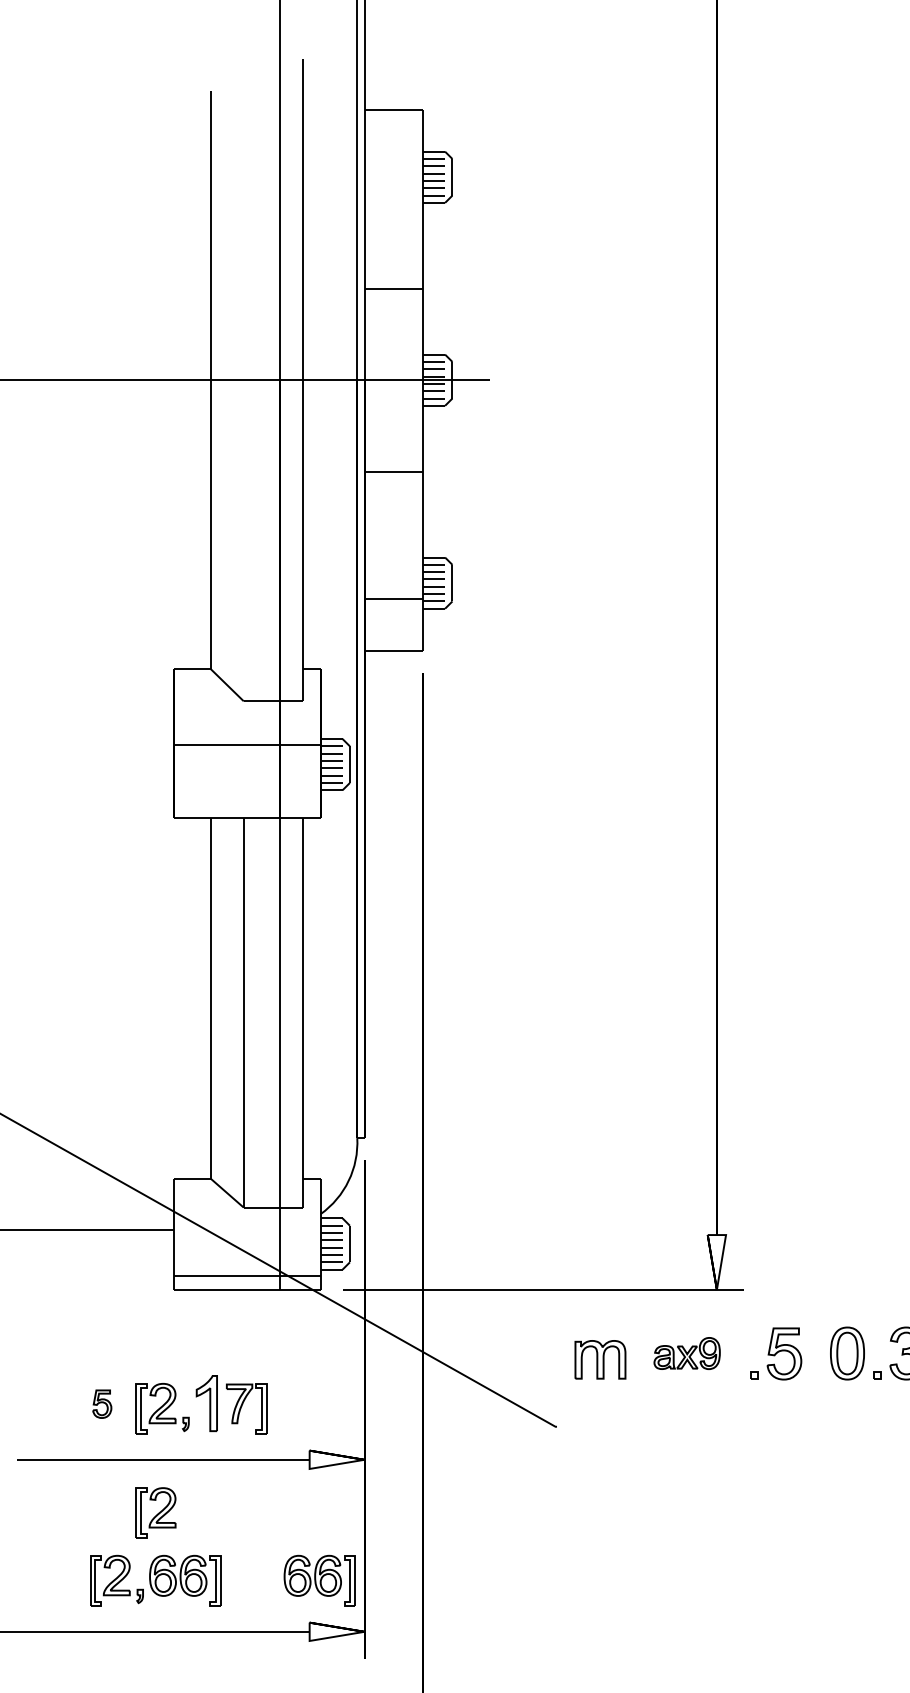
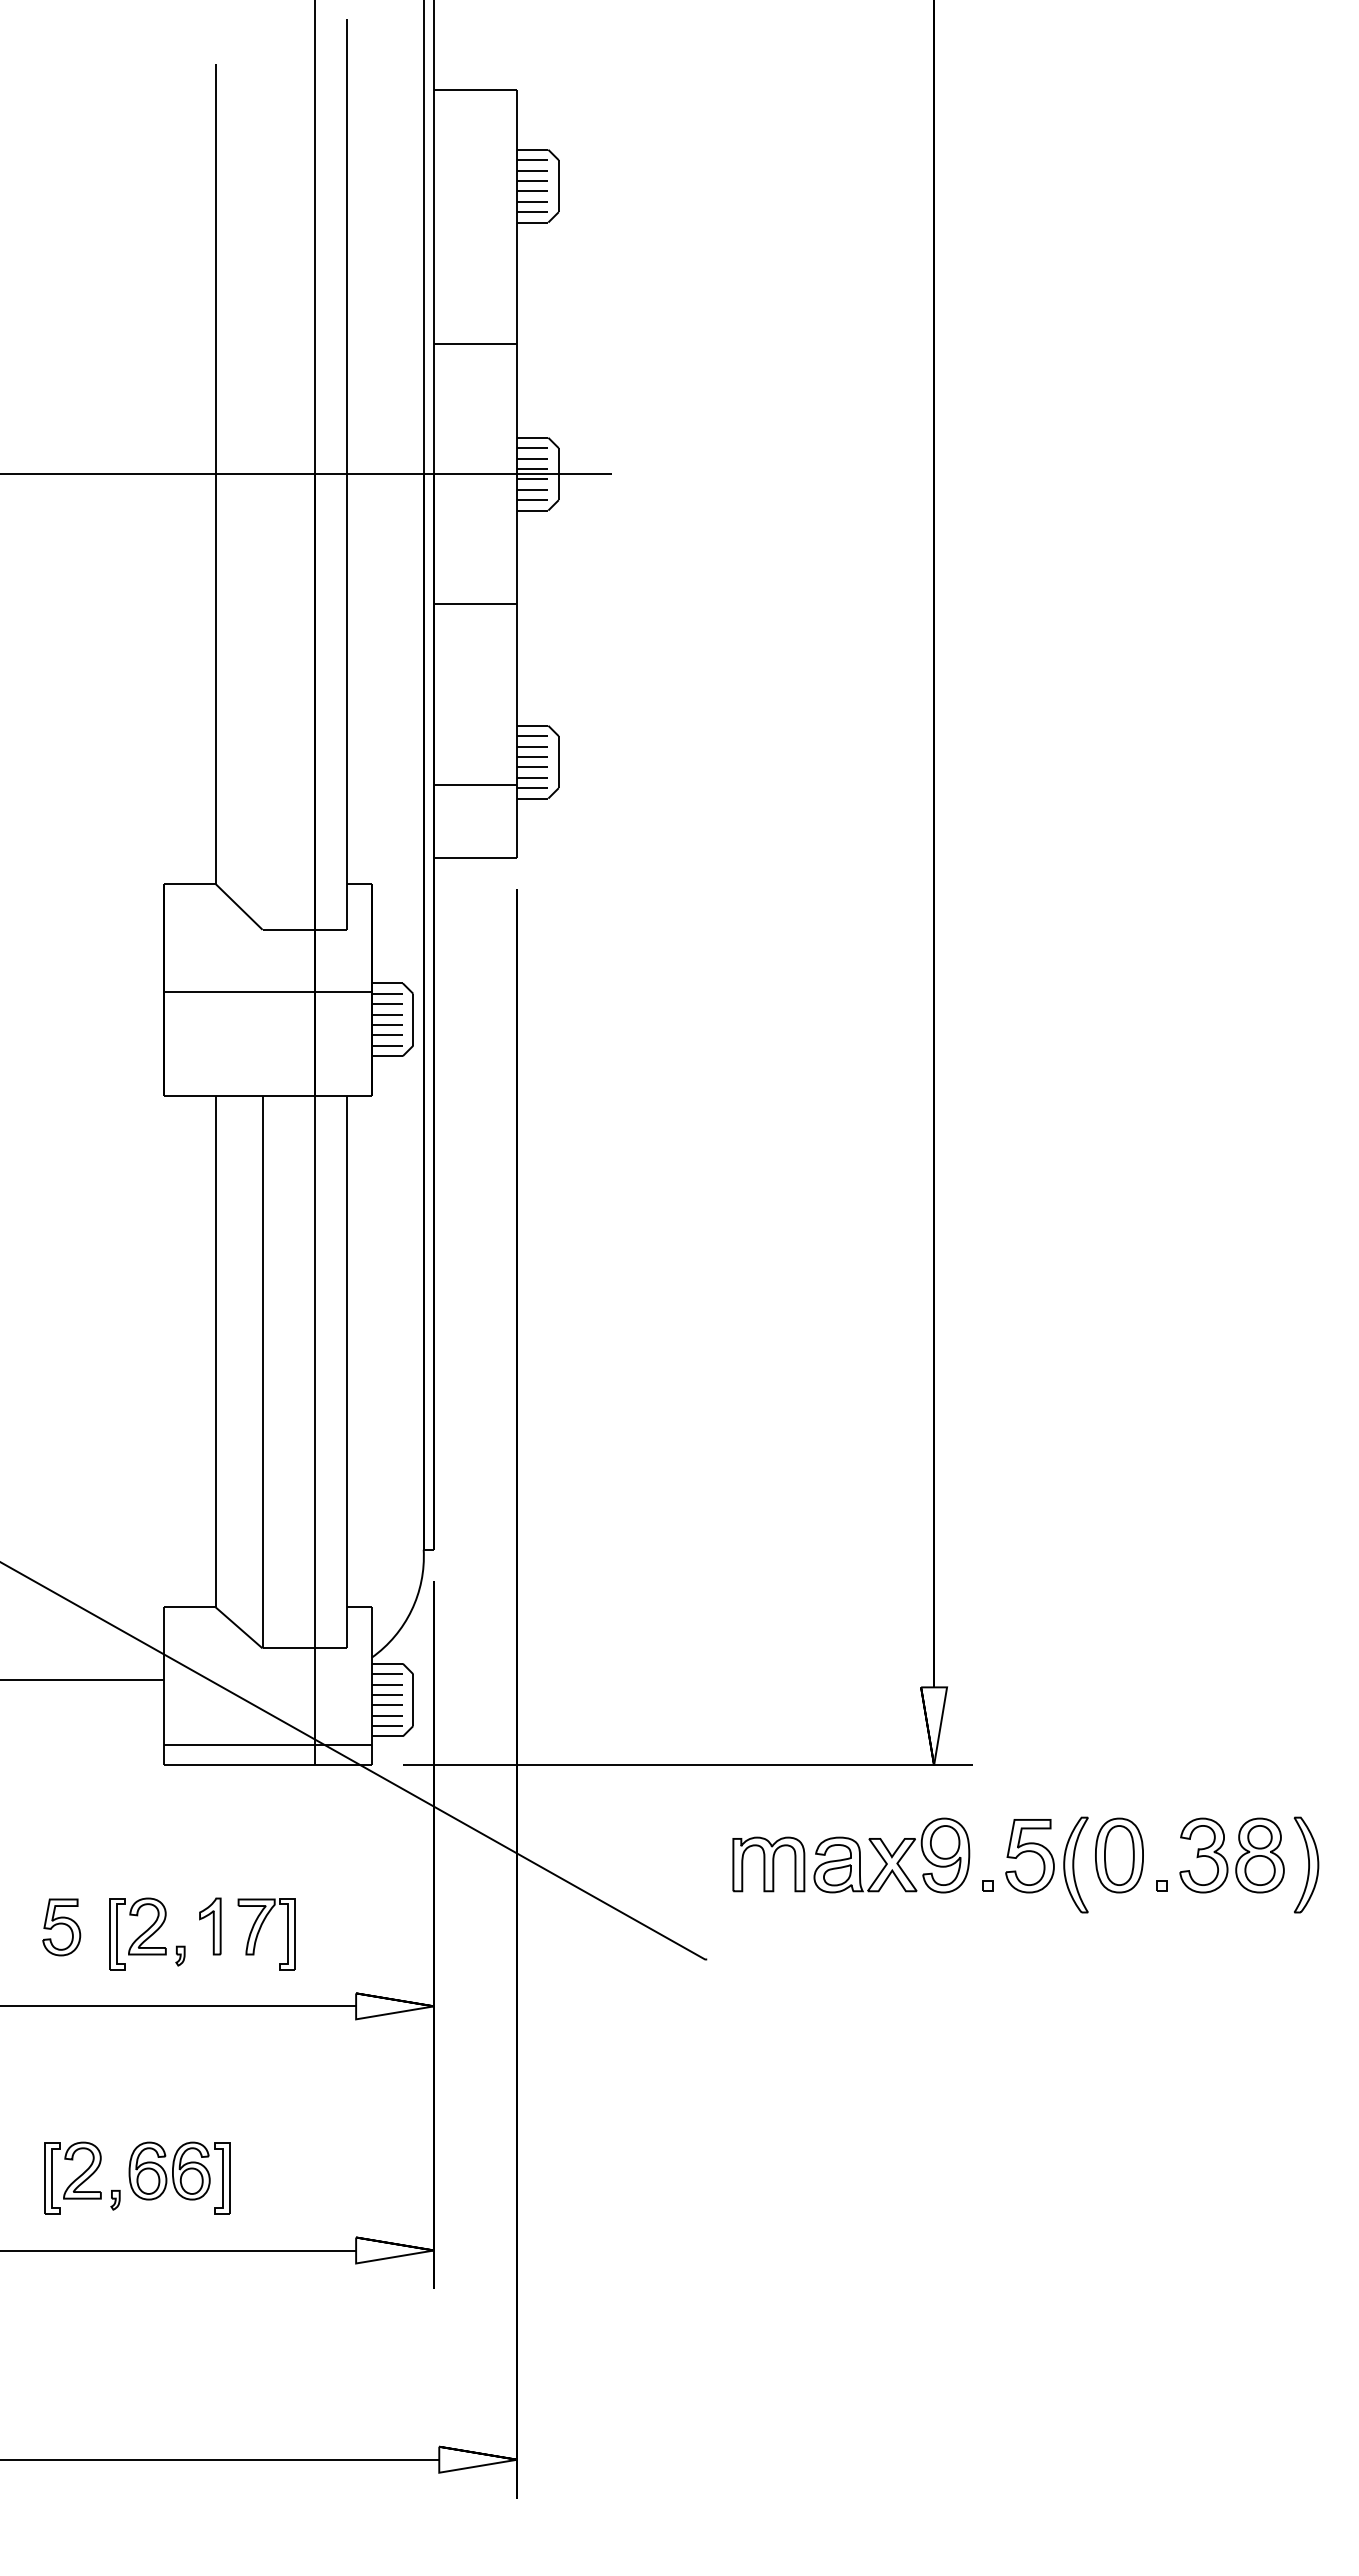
part: (686, 1353) -> (891, 1855), size x1.67
part: (816, 1359) -> (1075, 1864), added
part: (207, 1403) -> (210, 1926), size x0.71
part: (102, 1404) -> (61, 1927), size x1.43
part: (155, 1512) -> (137, 2081), removed
part: (319, 1580) -> (370, 2177), removed

